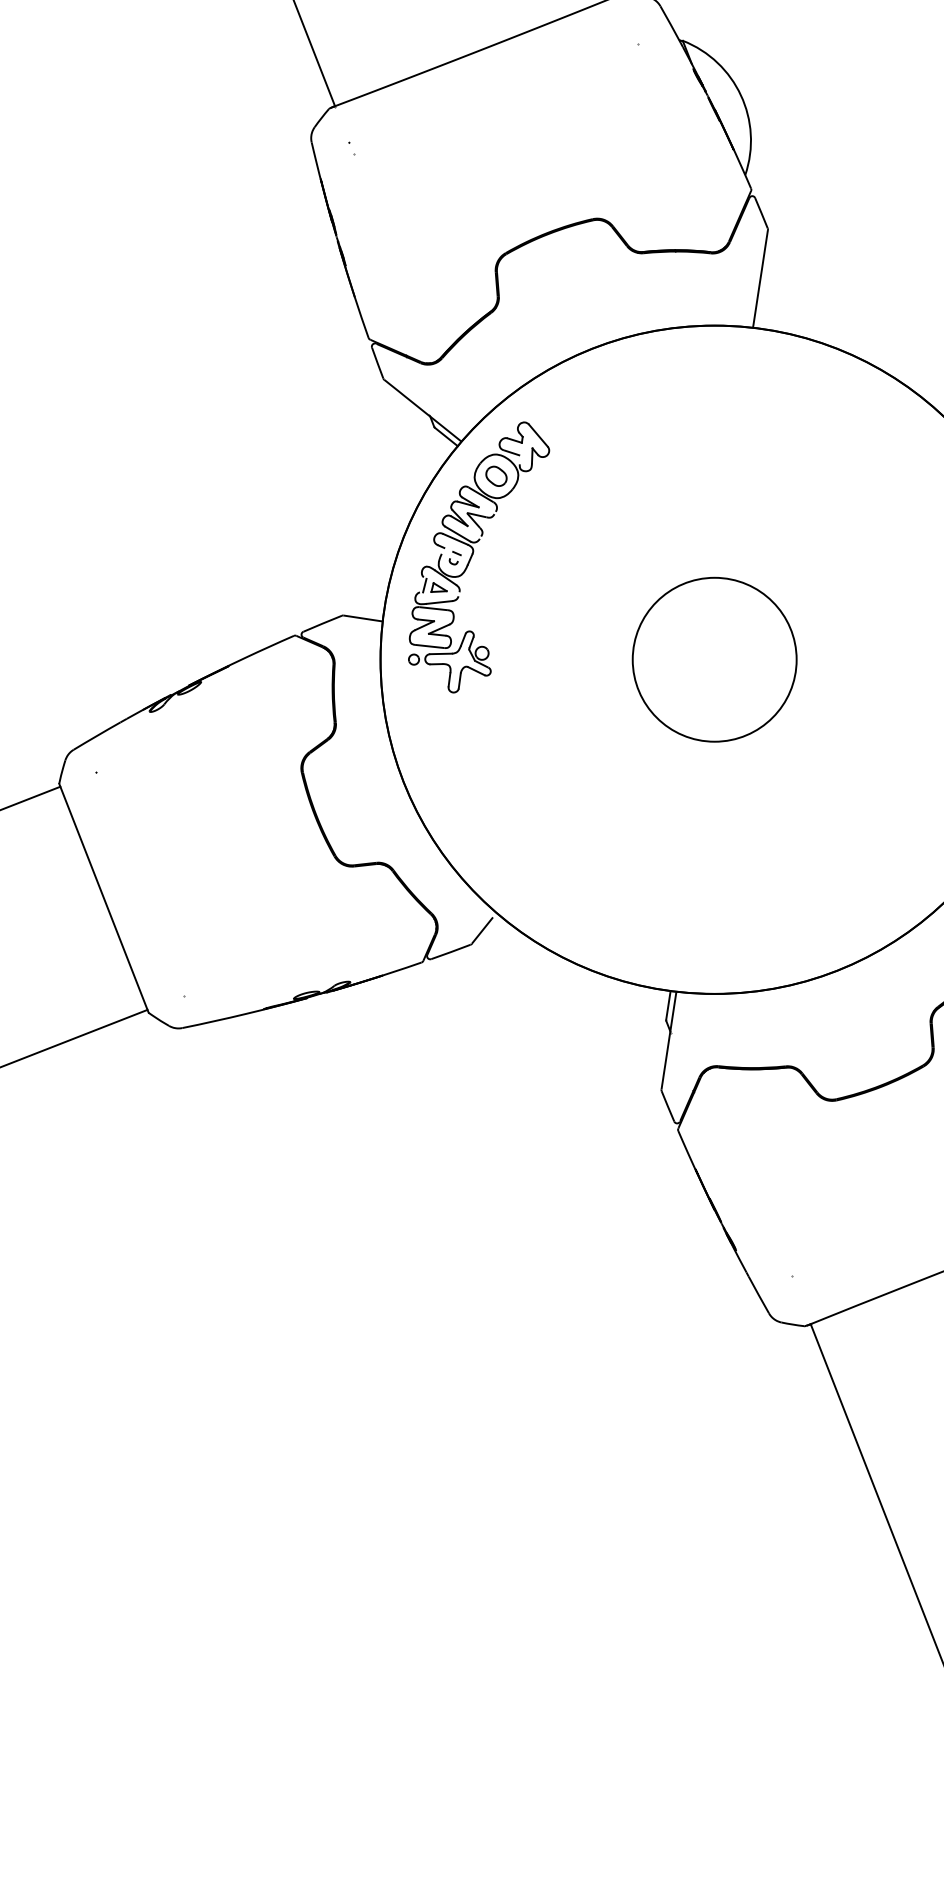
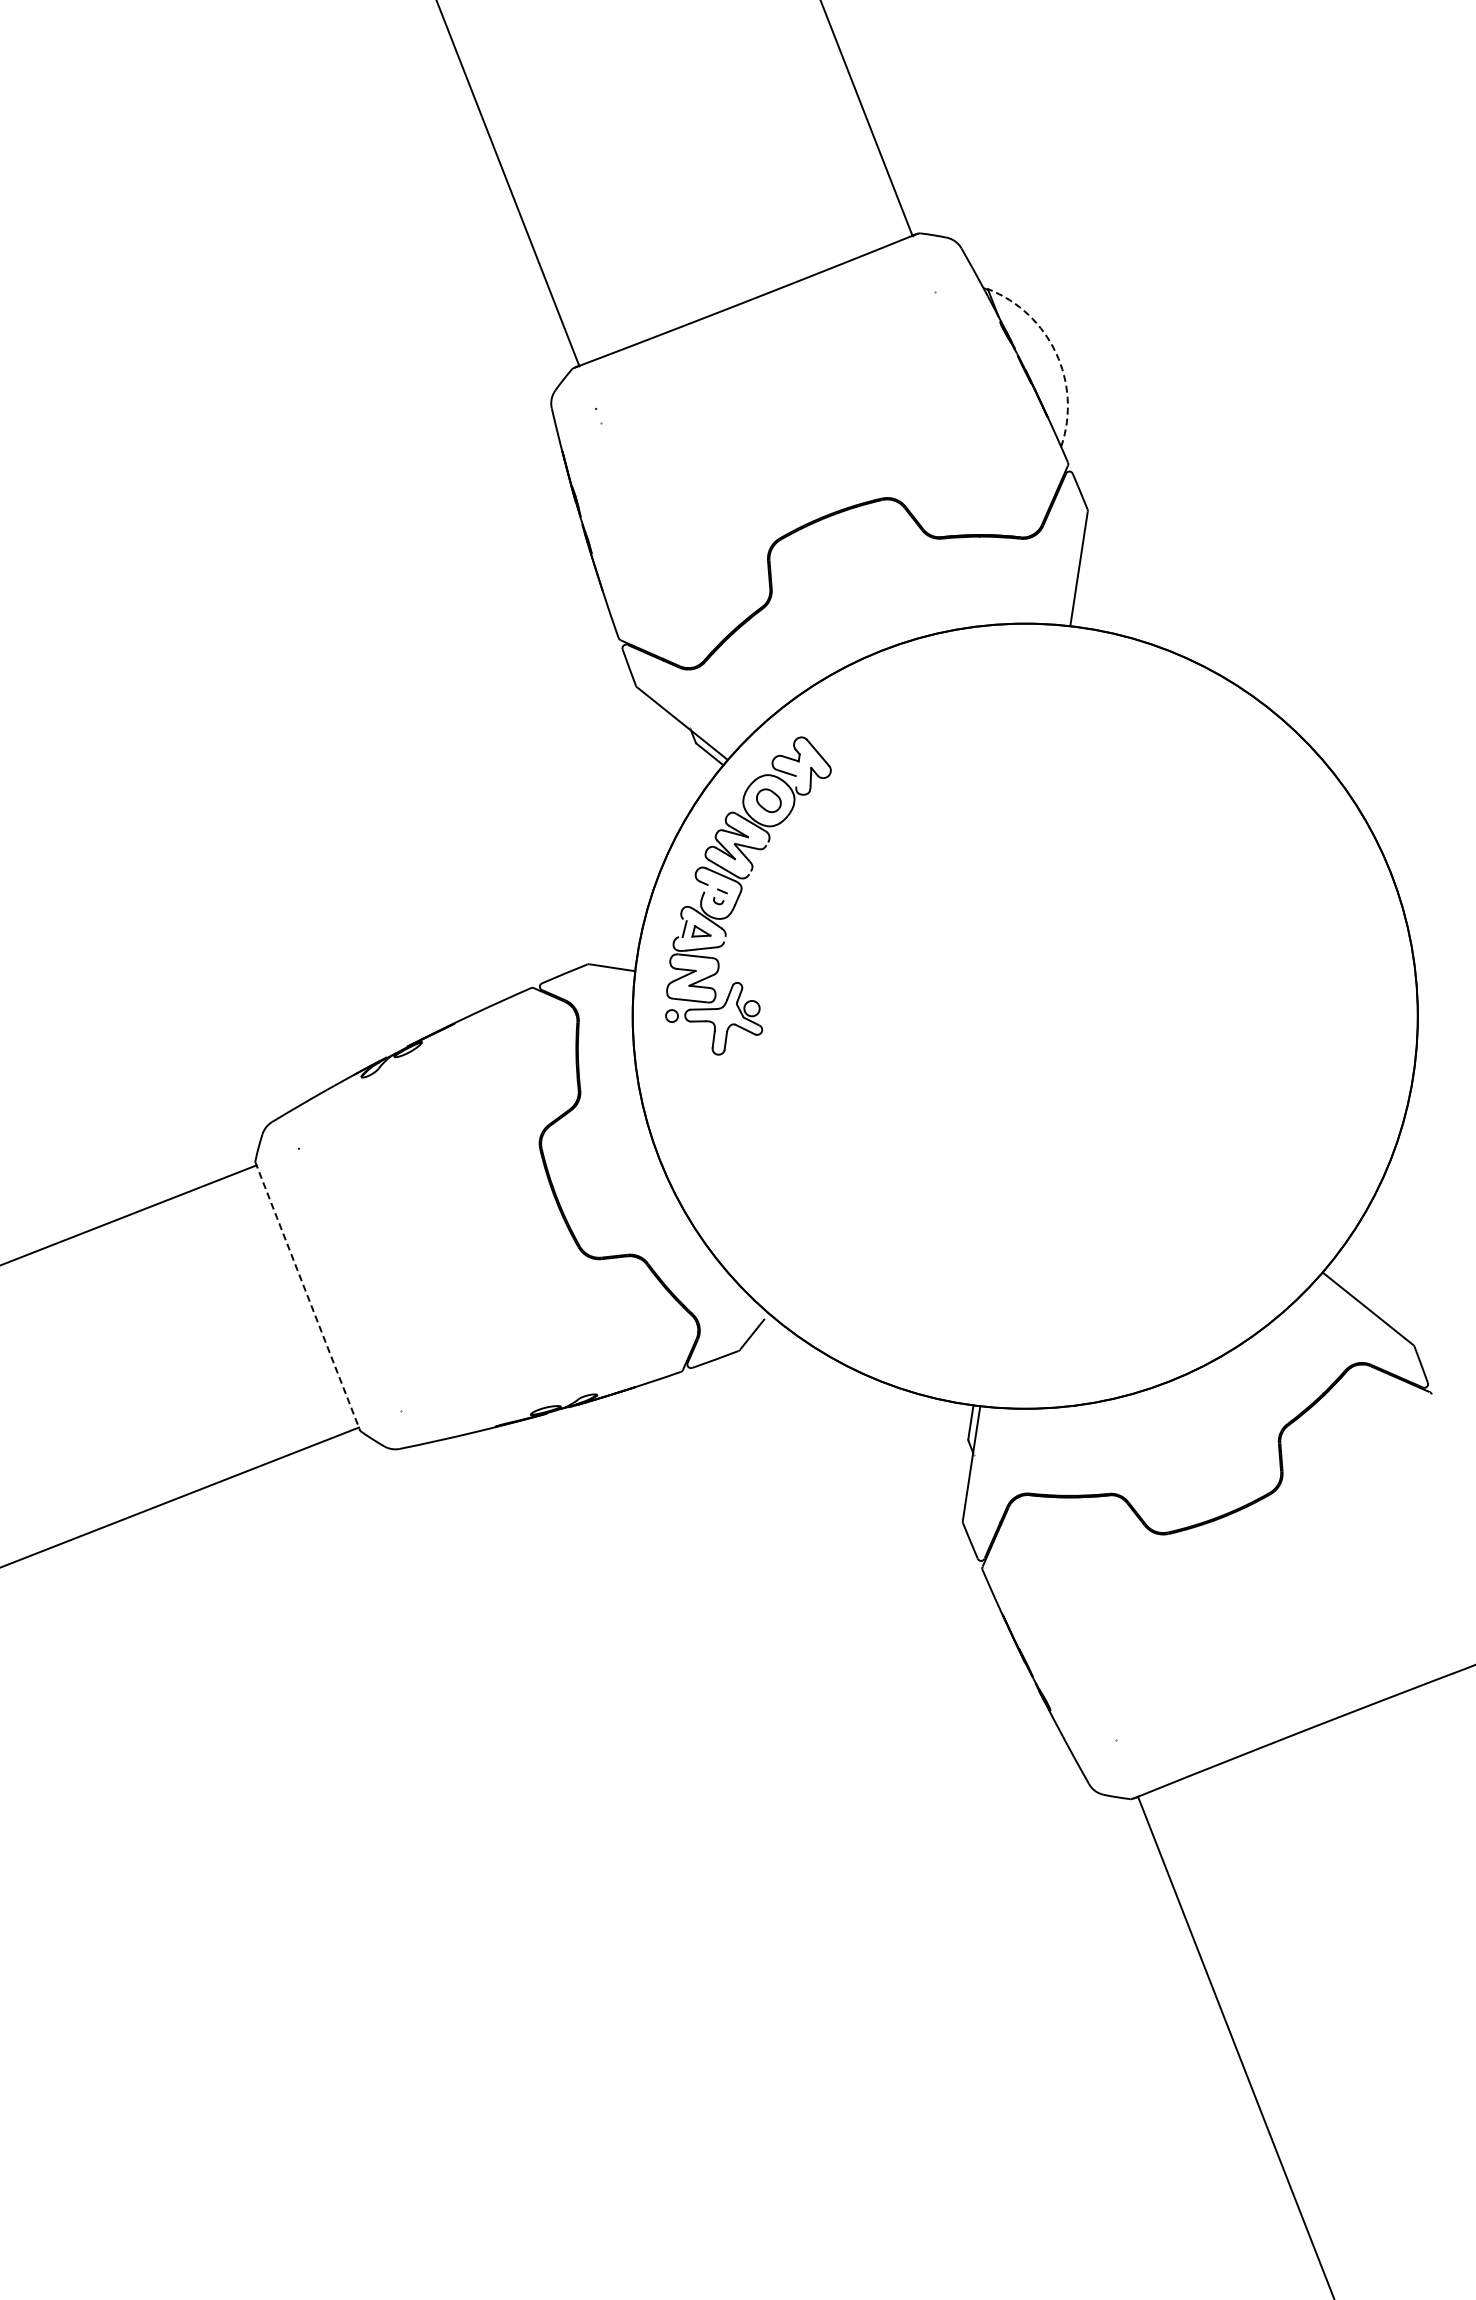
arc: (741, 95) -> (1056, 353), solid -> dashed
circle: (714, 660) -> (1025, 1016), removed
line: (103, 898) -> (307, 1296), solid -> dashed

